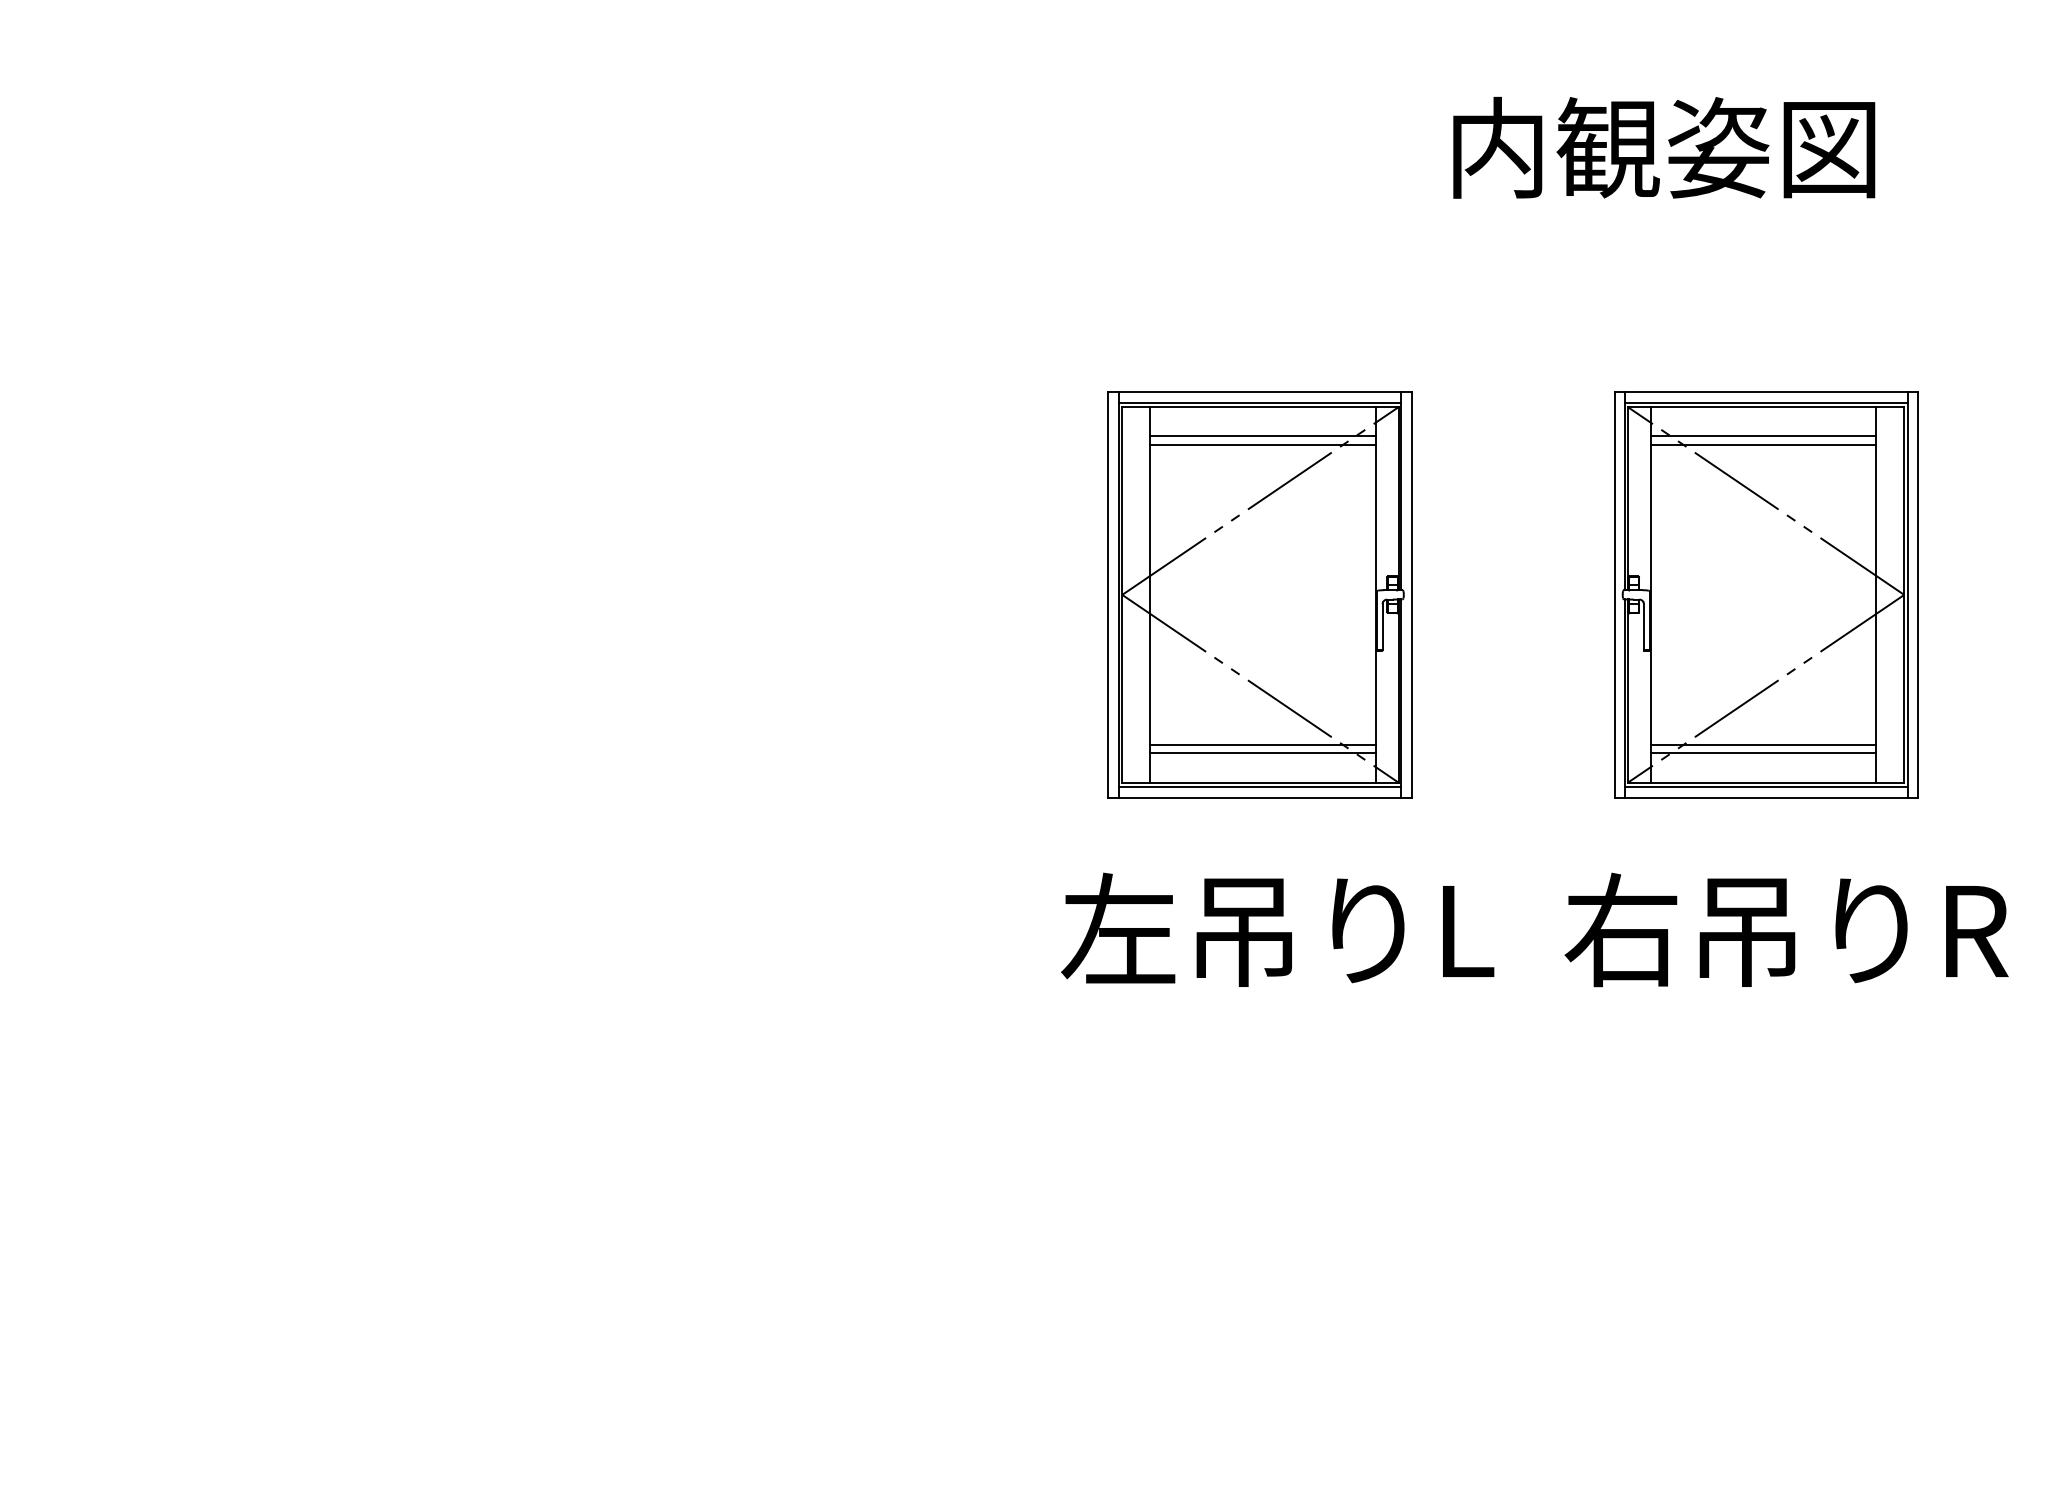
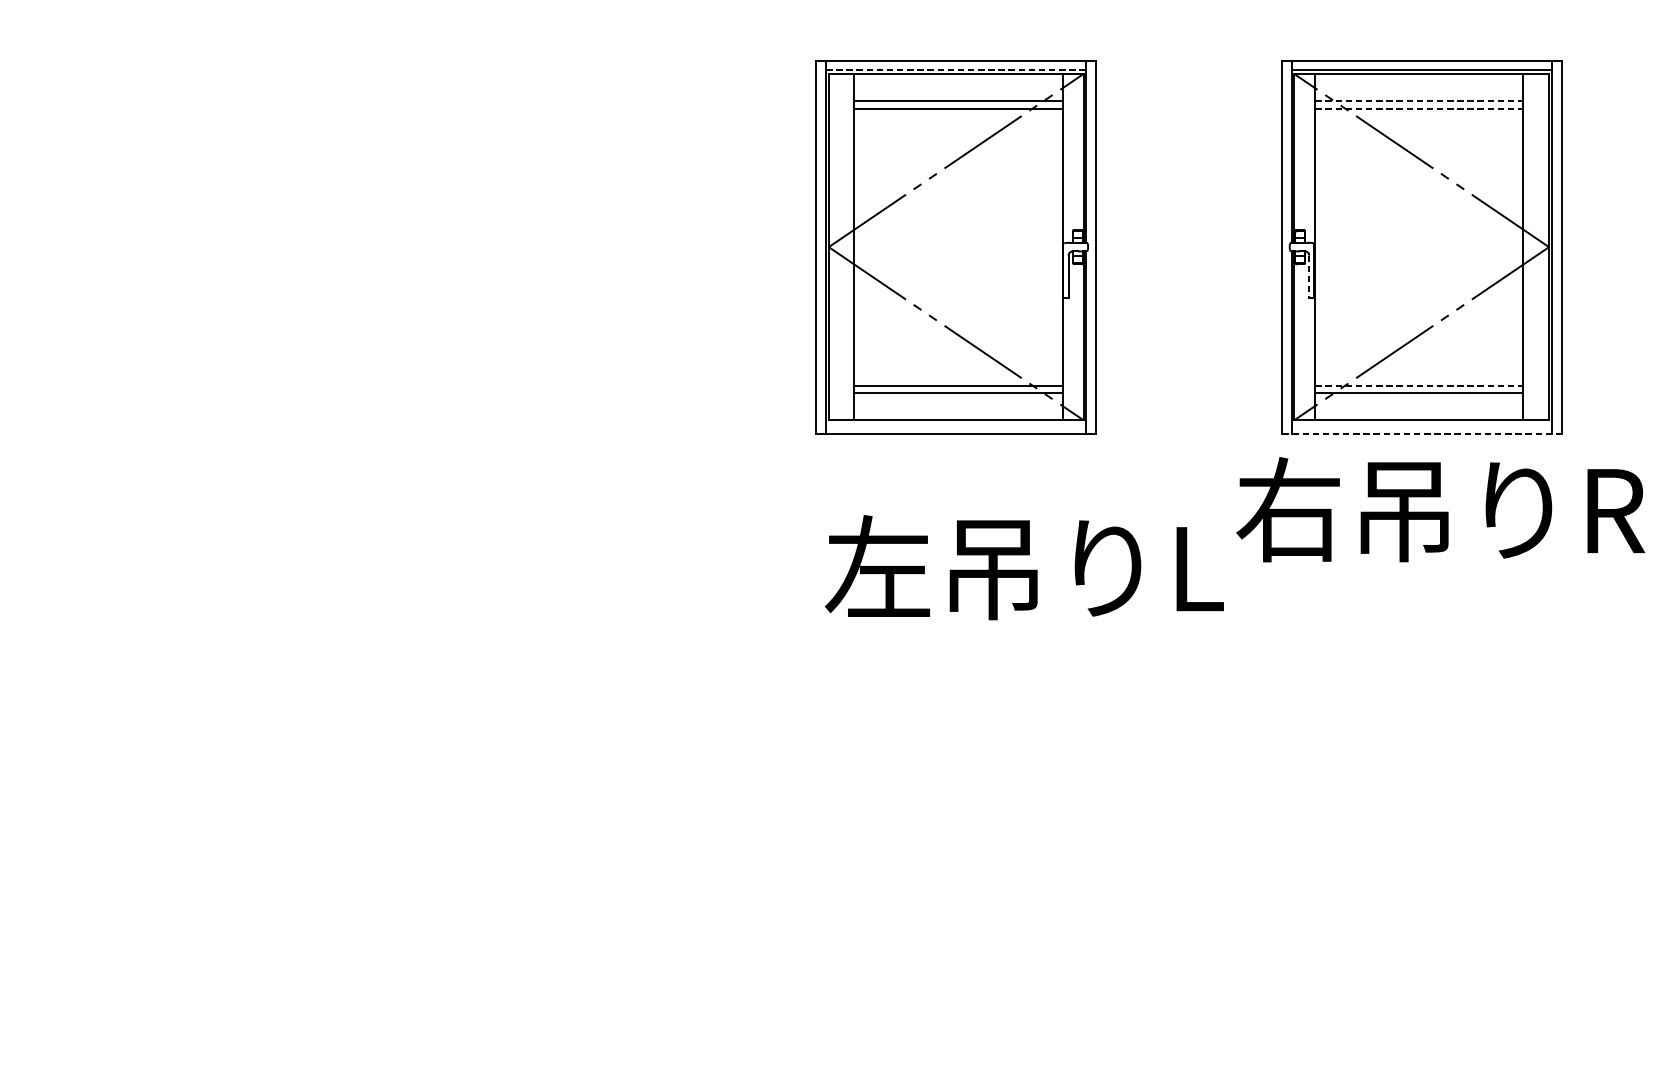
line: (1259, 402) -> (955, 69), solid -> dashed
line: (1763, 436) -> (1419, 101), solid -> dashed
line: (1763, 444) -> (1419, 108), solid -> dashed
line: (1643, 627) -> (1308, 277), solid -> dashed
line: (1763, 745) -> (1419, 385), solid -> dashed
line: (1259, 786) -> (955, 423), removed
line: (1766, 786) -> (1422, 423), removed
line: (1766, 797) -> (1422, 433), solid -> dashed
text: (1277, 929) -> (1024, 567), moved
text: (1786, 929) -> (1440, 509), moved

